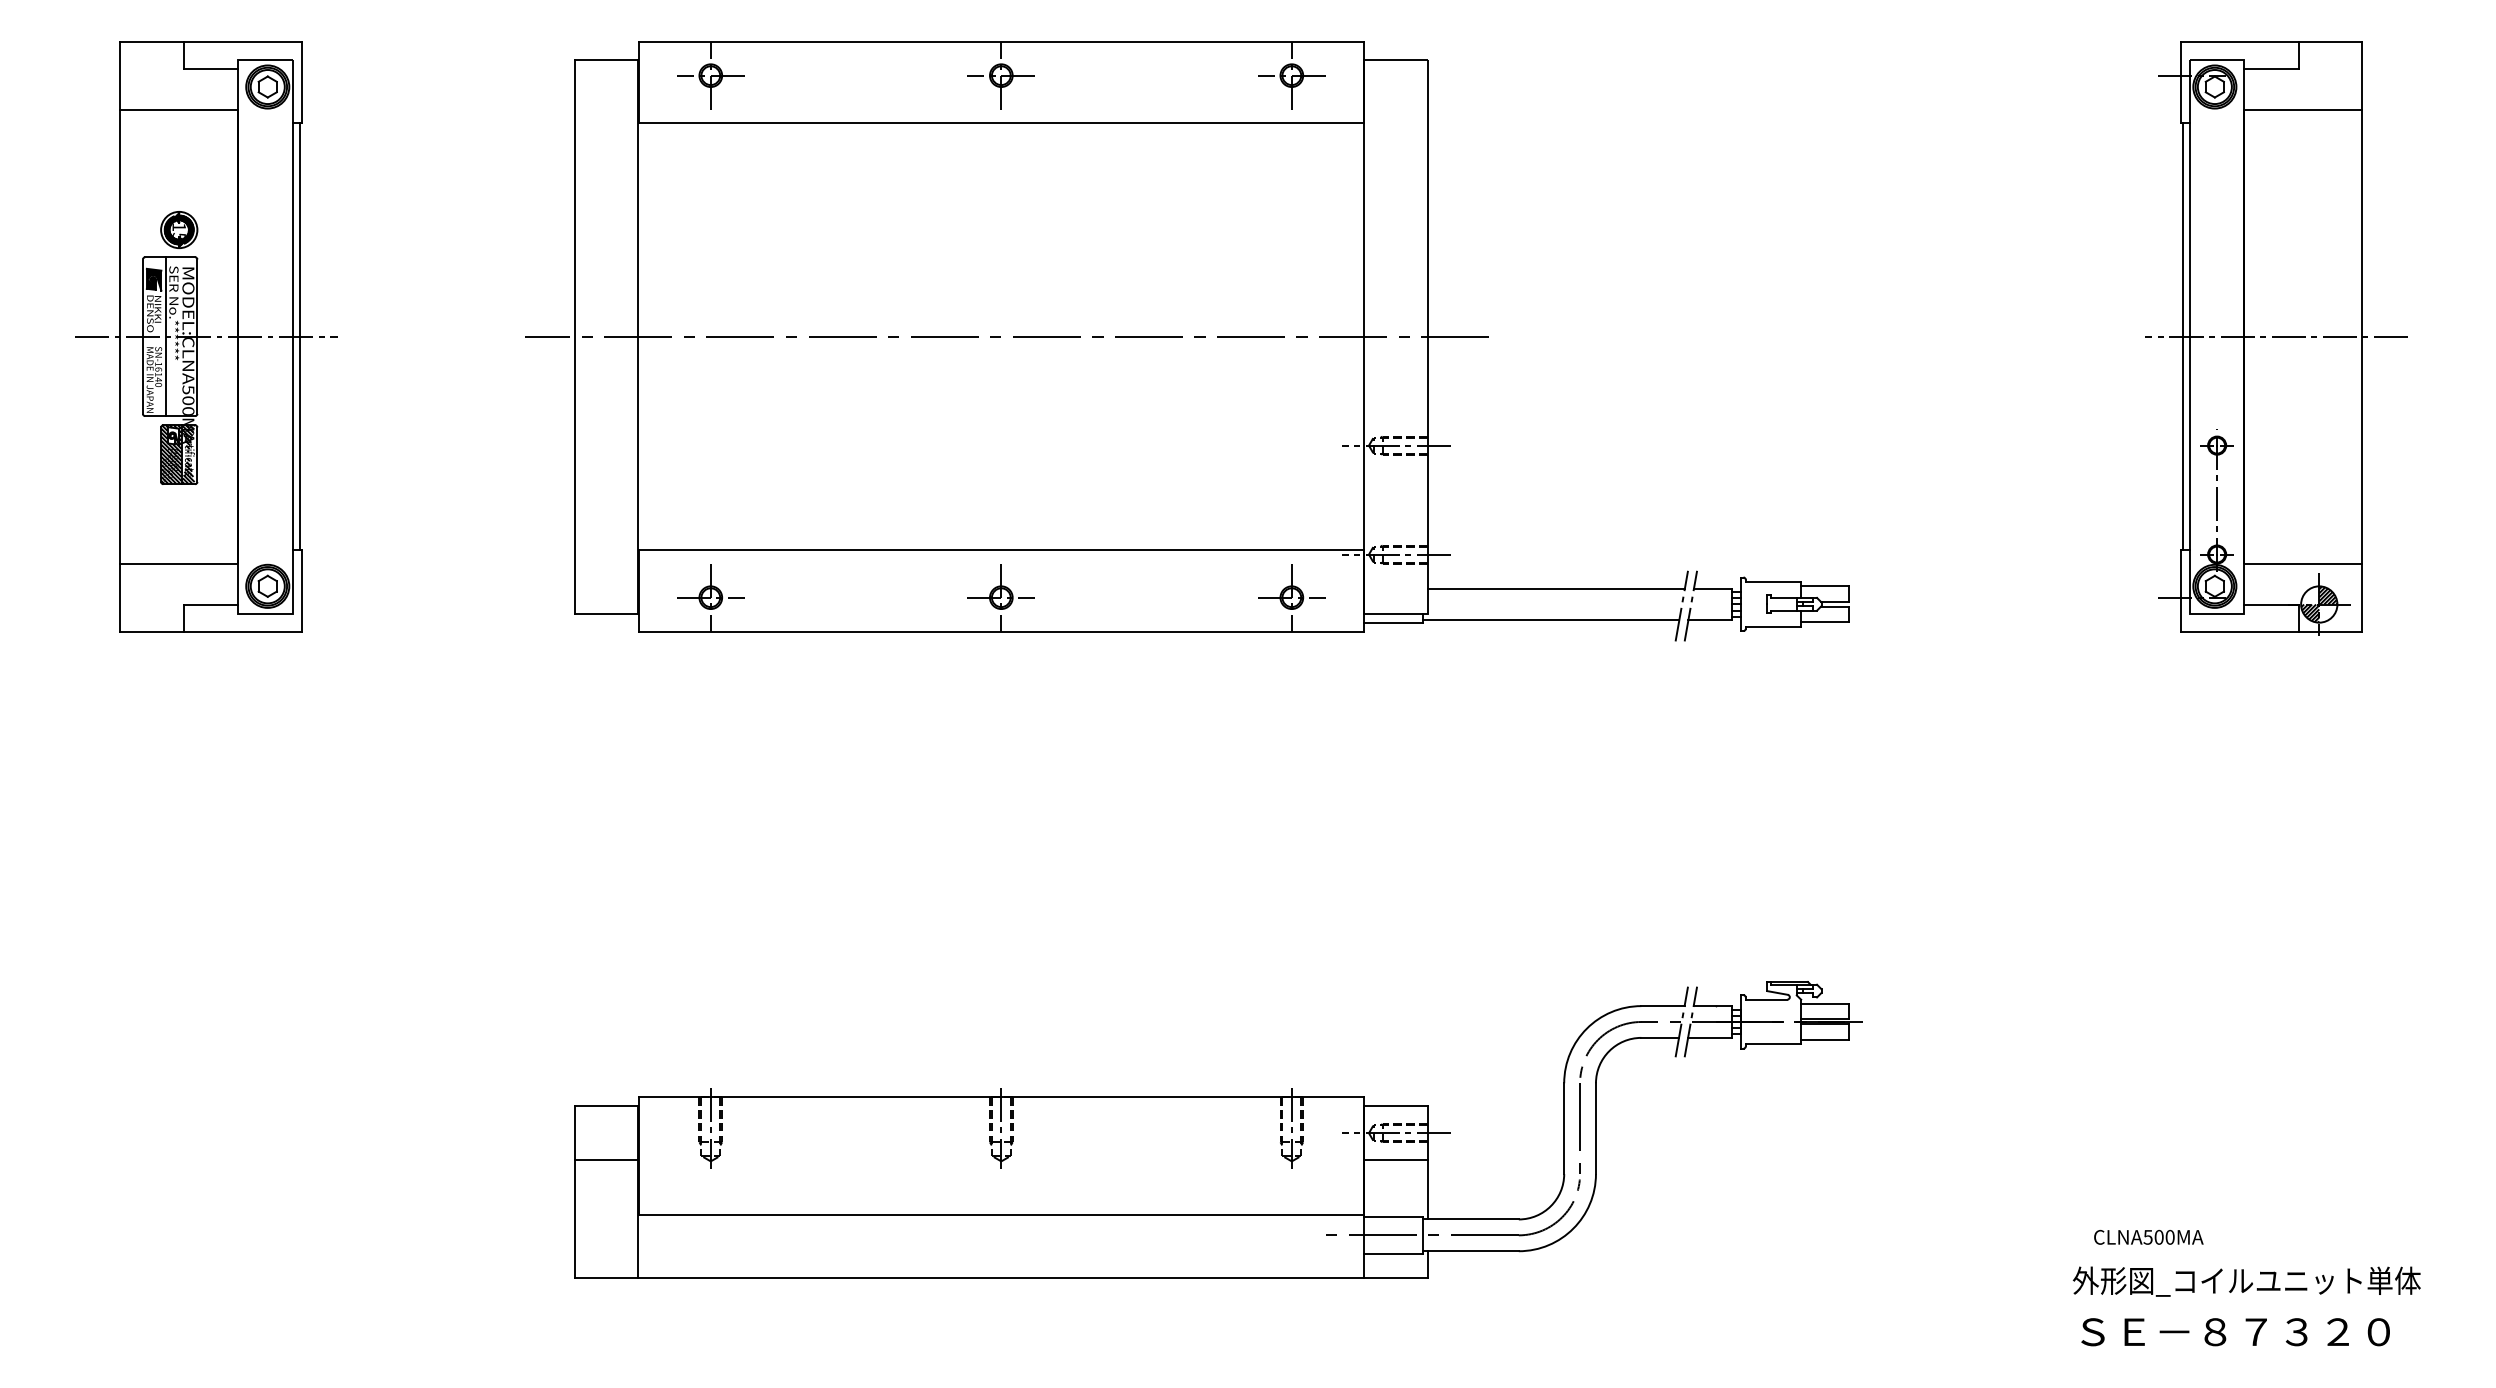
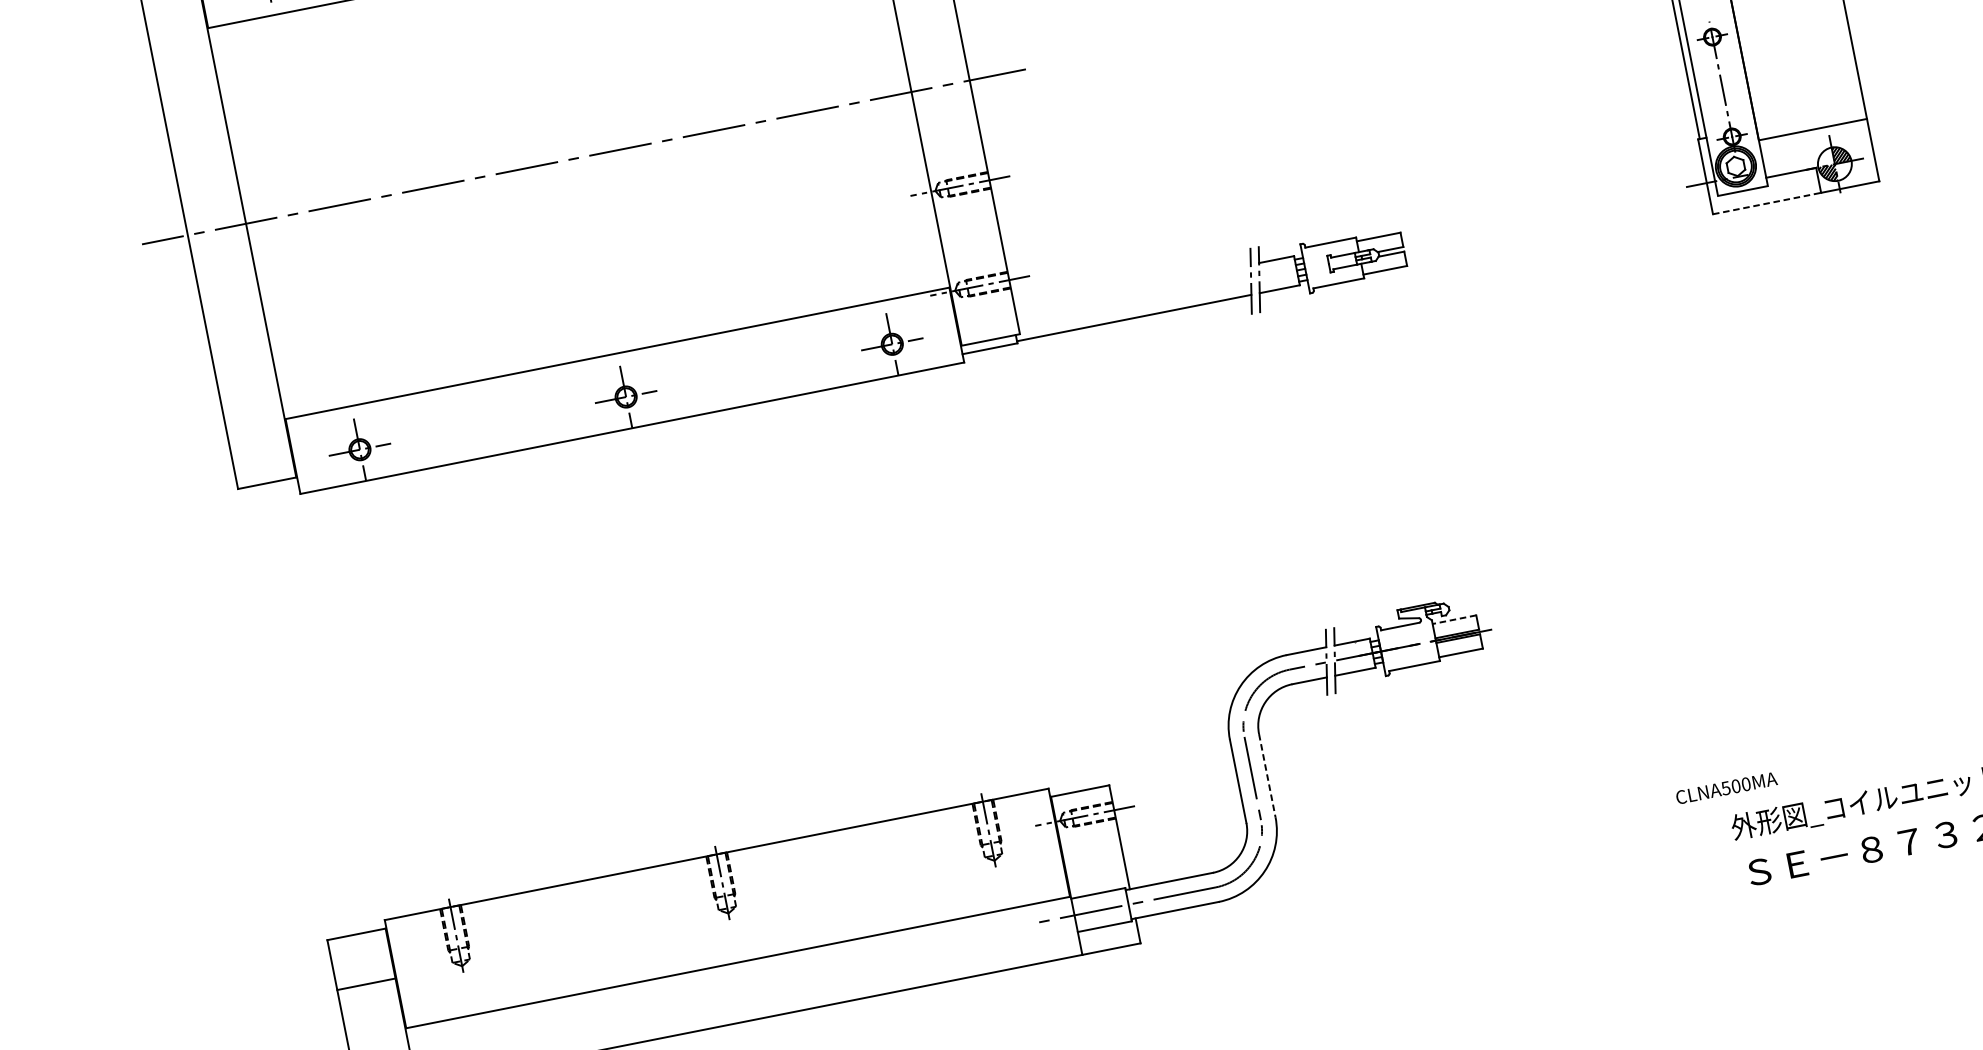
line: (1556, 588) -> (1133, 287), removed
line: (2240, 631) -> (1767, 203), solid -> dashed
line: (1824, 1003) -> (1453, 619), solid -> dashed
line: (1595, 1129) -> (1267, 776), solid -> dashed
line: (1396, 1160) -> (1090, 840), removed
text: (2148, 1237) -> (1726, 788), moved

